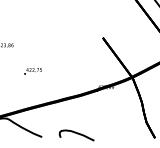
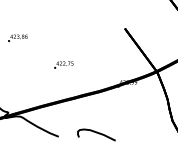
text: (32, 70) -> (63, 64), moved

